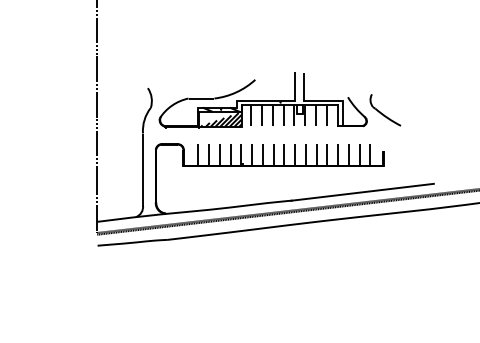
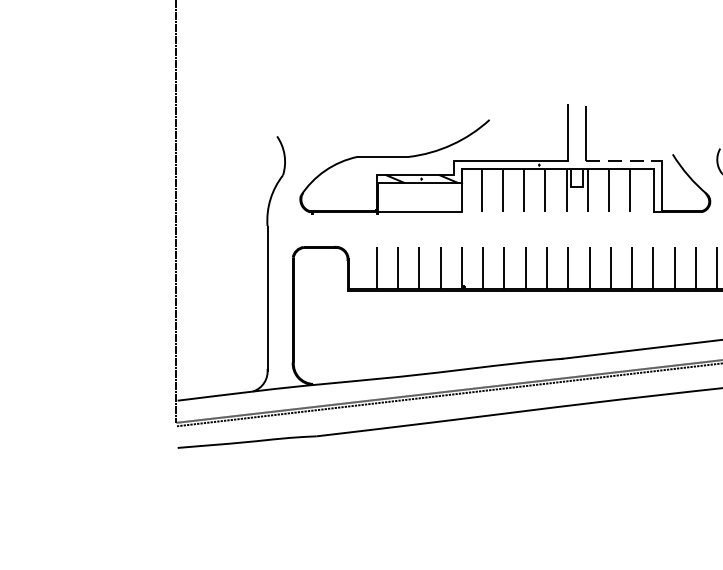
line: (321, 100) -> (620, 160), solid -> dashed
hatch: (219, 118) -> (418, 196), removed

